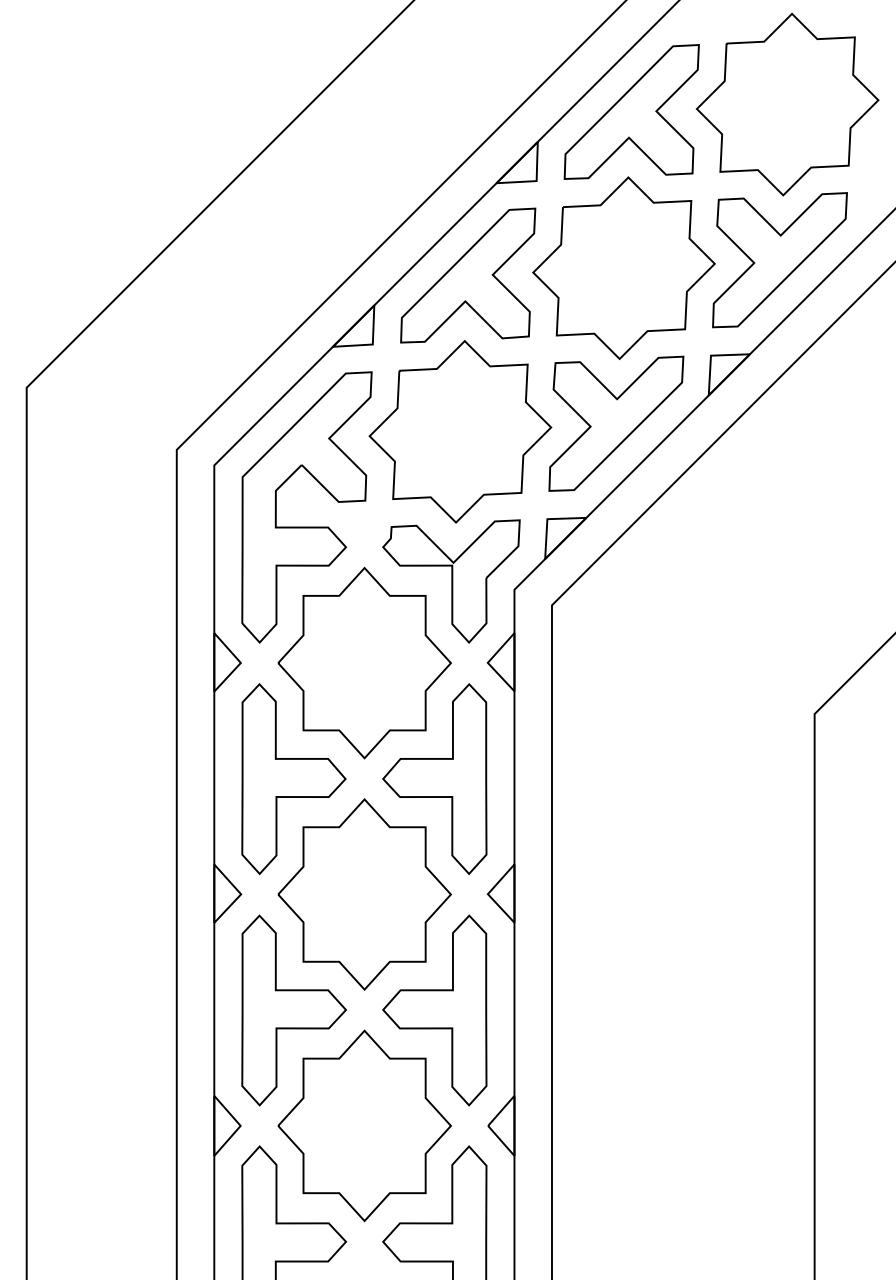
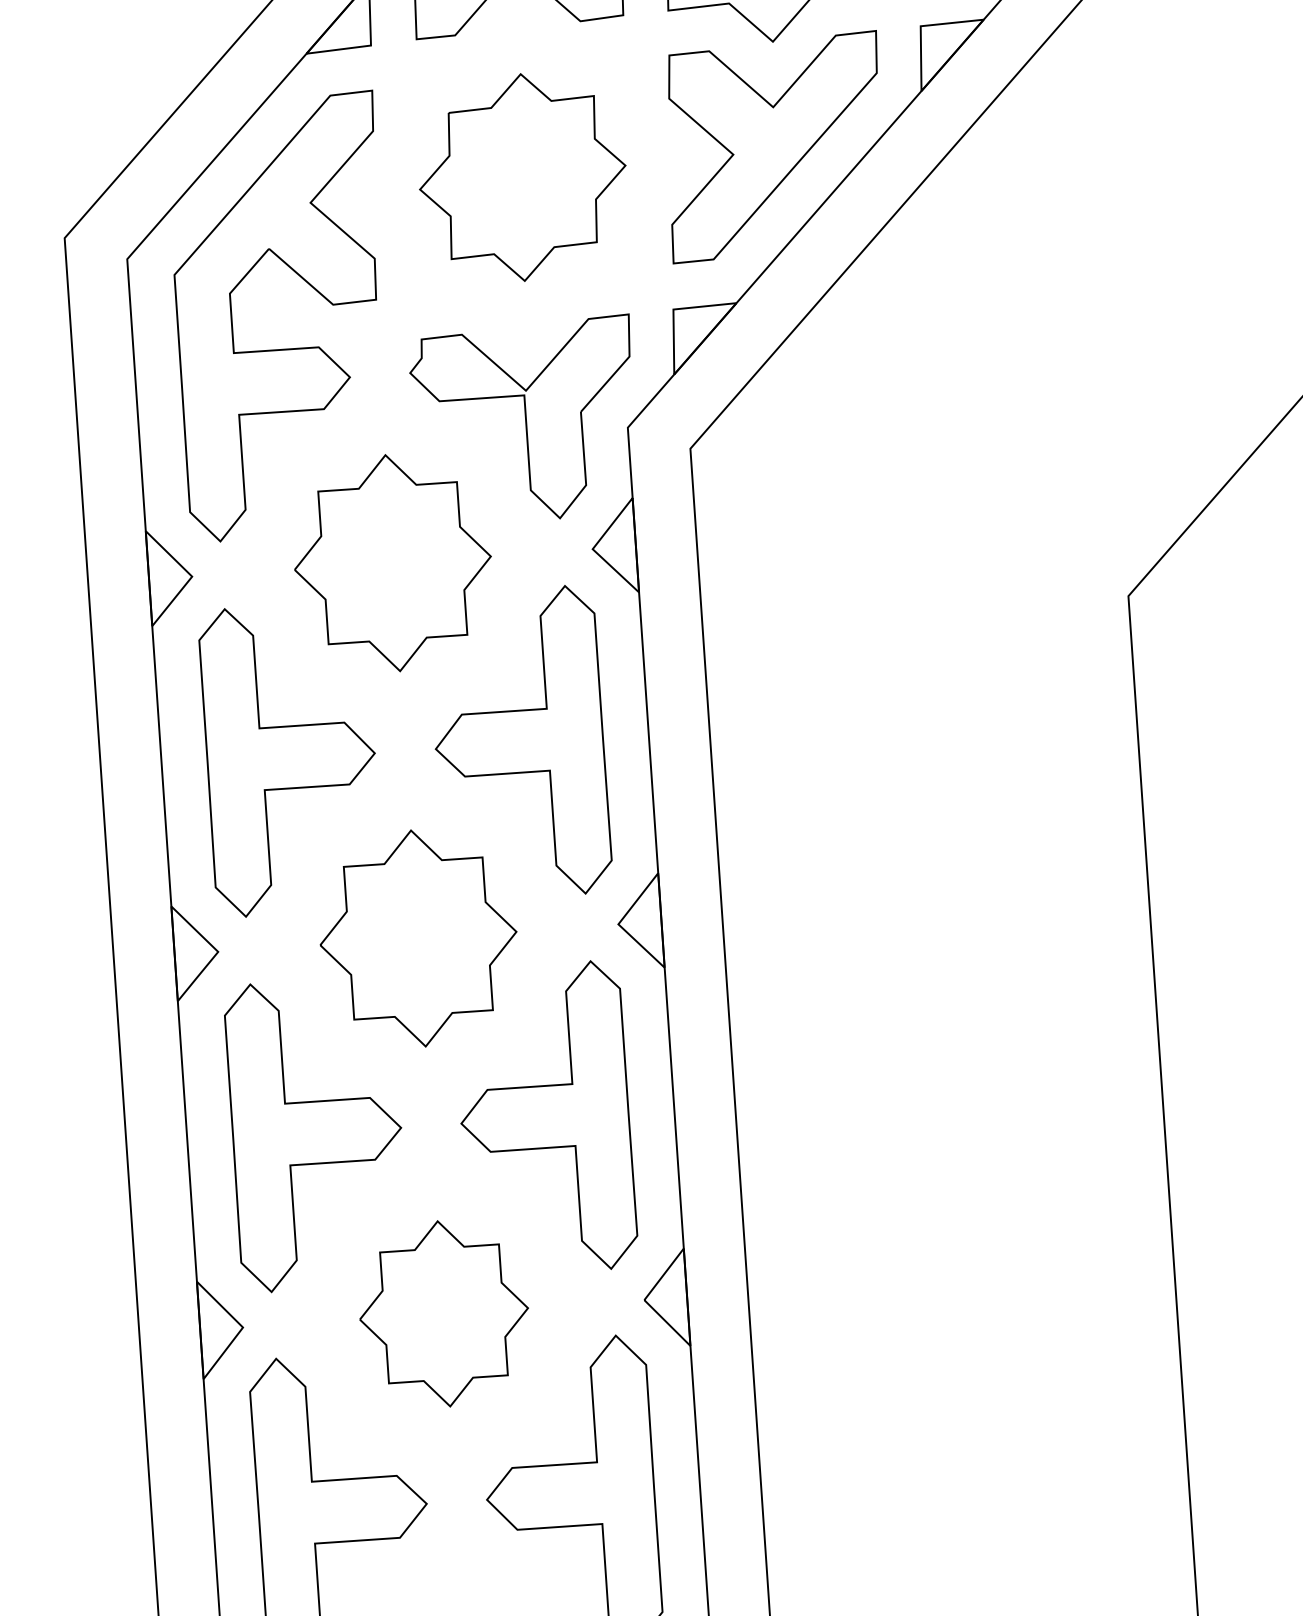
part: (460, 431) -> (522, 176), size x0.7
part: (364, 662) -> (392, 562), size x0.7
part: (364, 894) -> (418, 938), size x0.7
part: (364, 1125) -> (443, 1313), size x0.6

